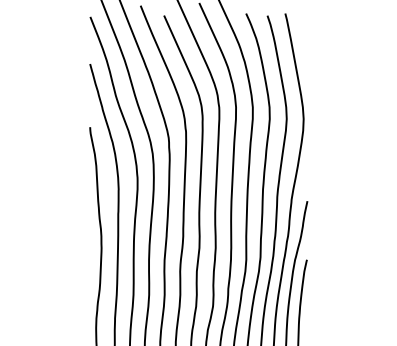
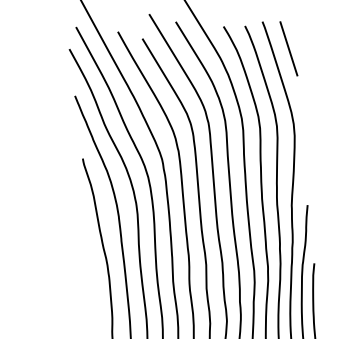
line: (308, 43) -> (289, 48), added

